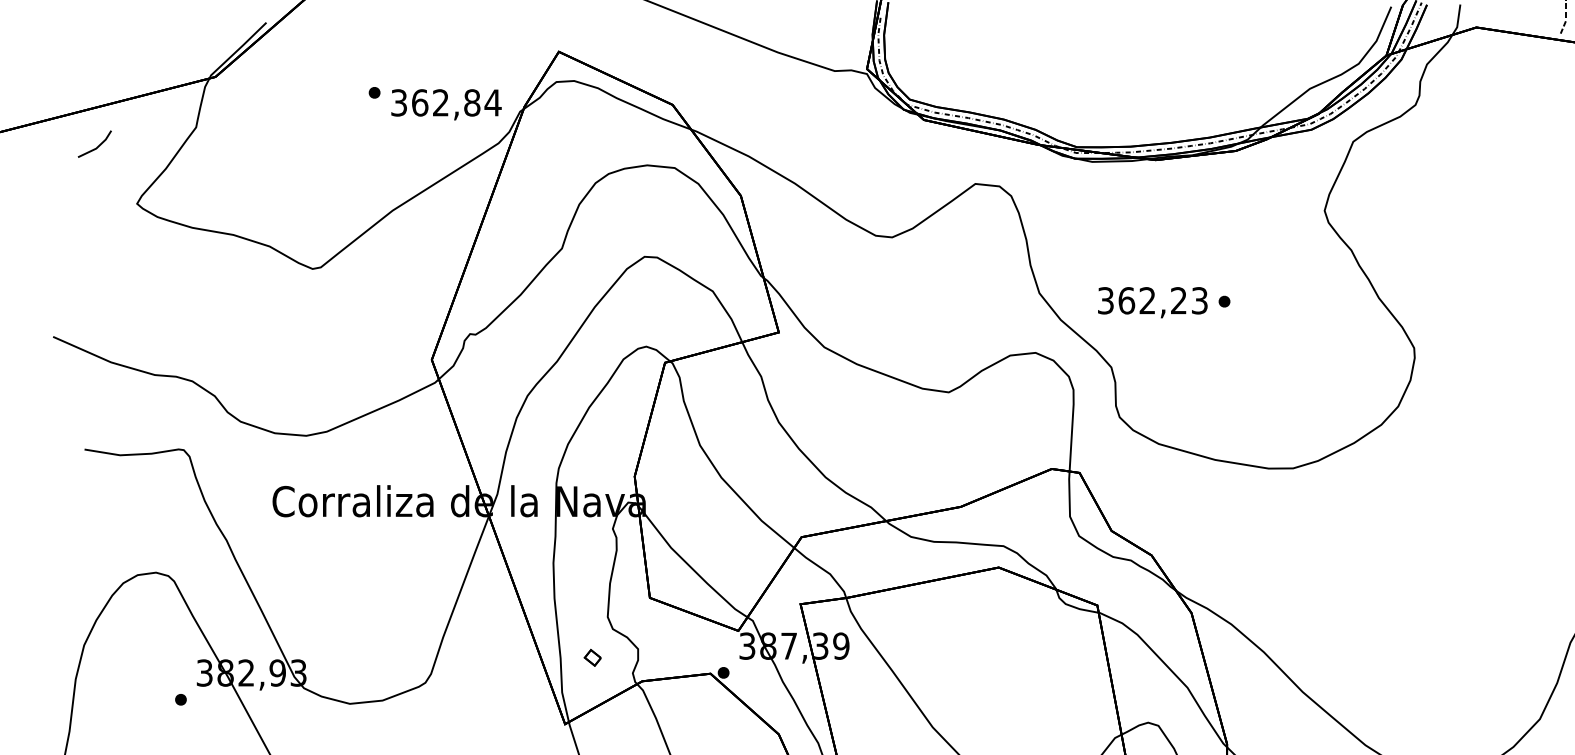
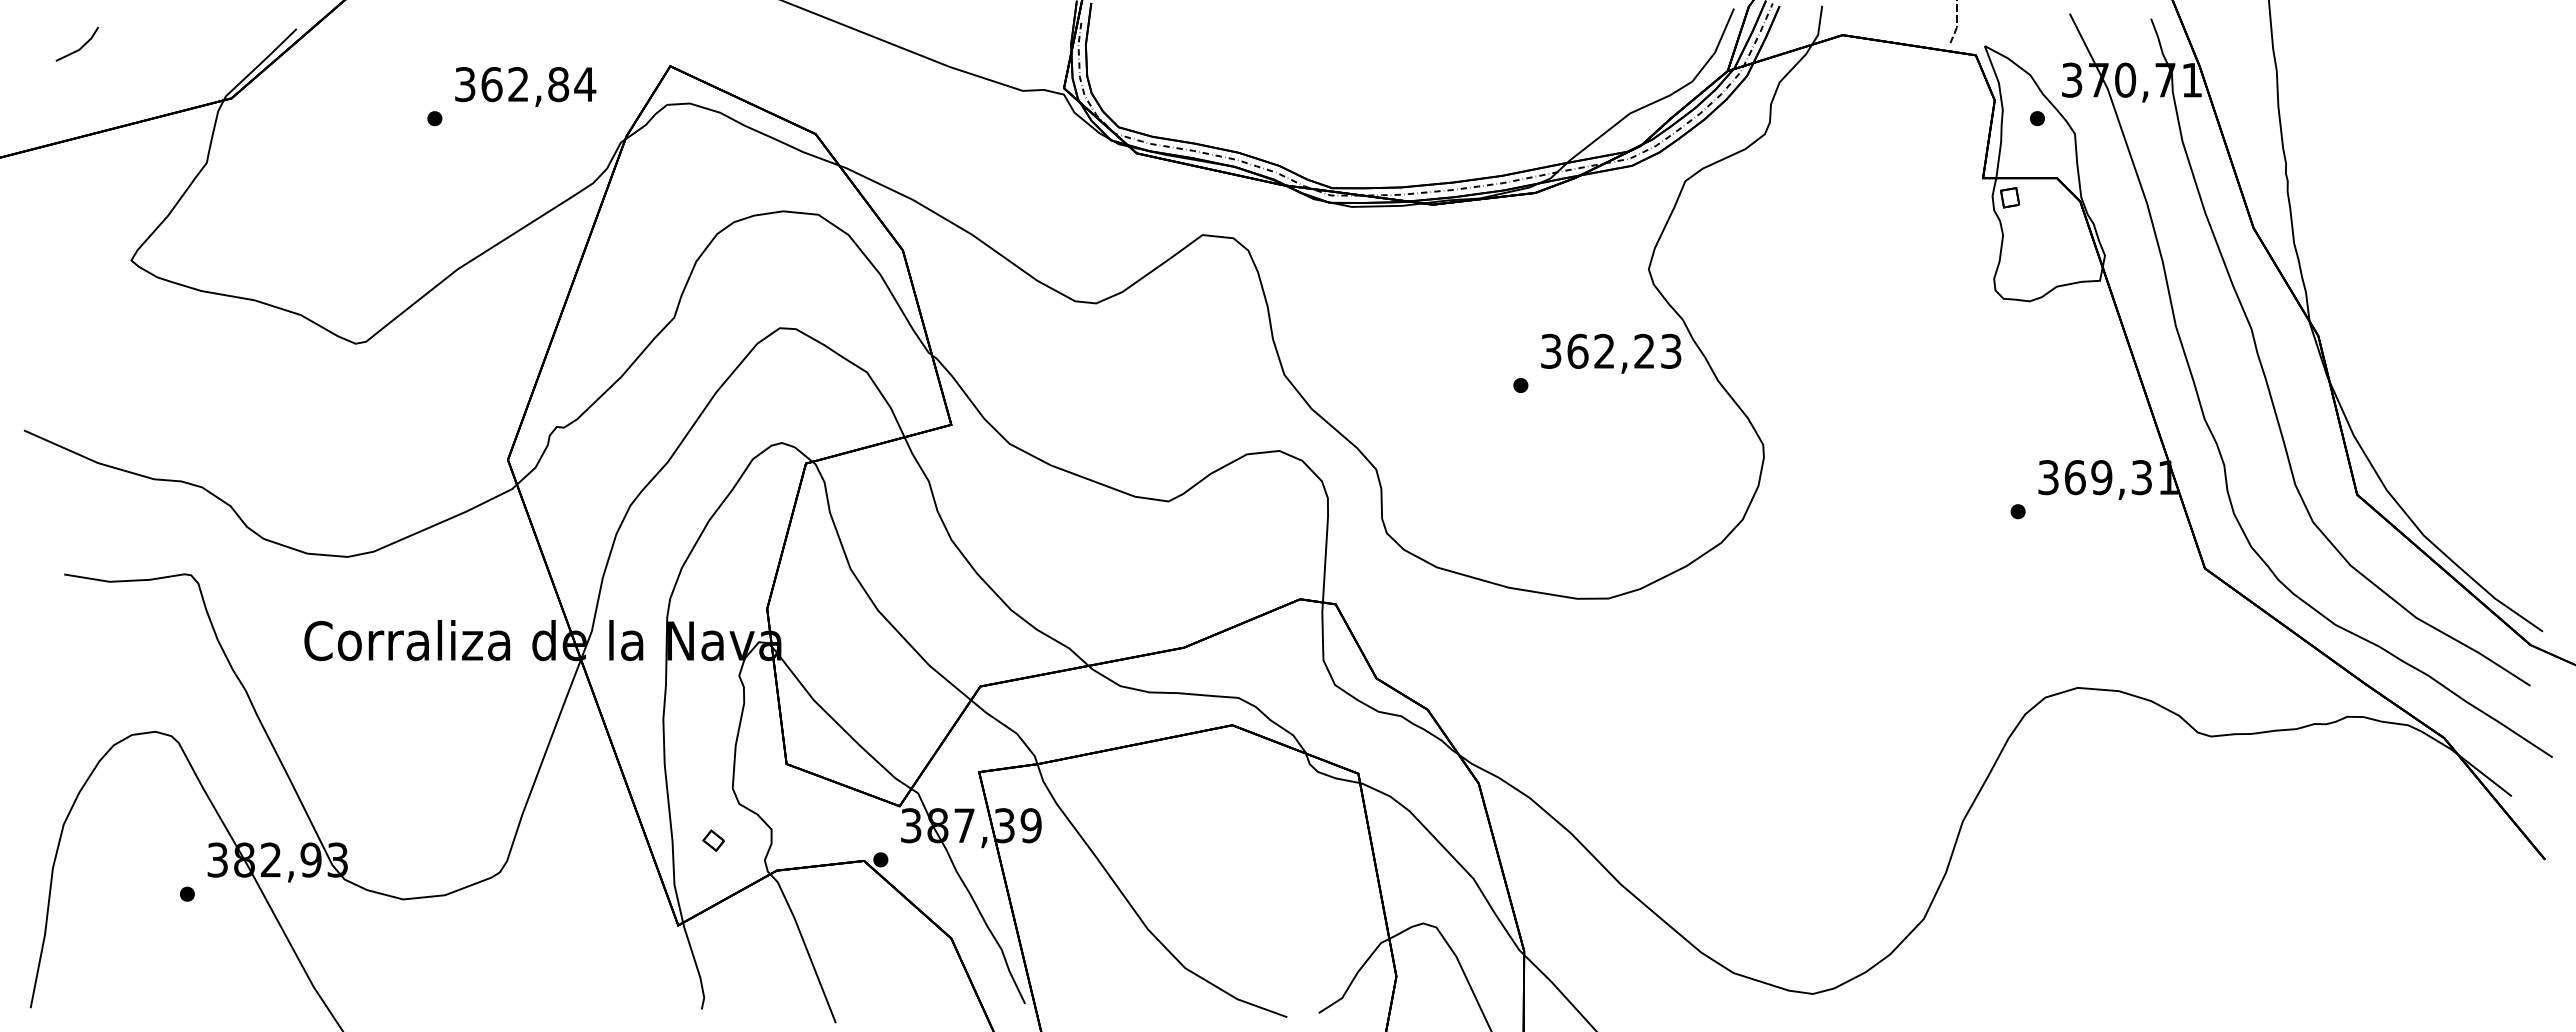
text: (446, 104) -> (525, 86), moved
line: (97, 146) -> (80, 47), moved
text: (1153, 302) -> (1611, 353), moved

